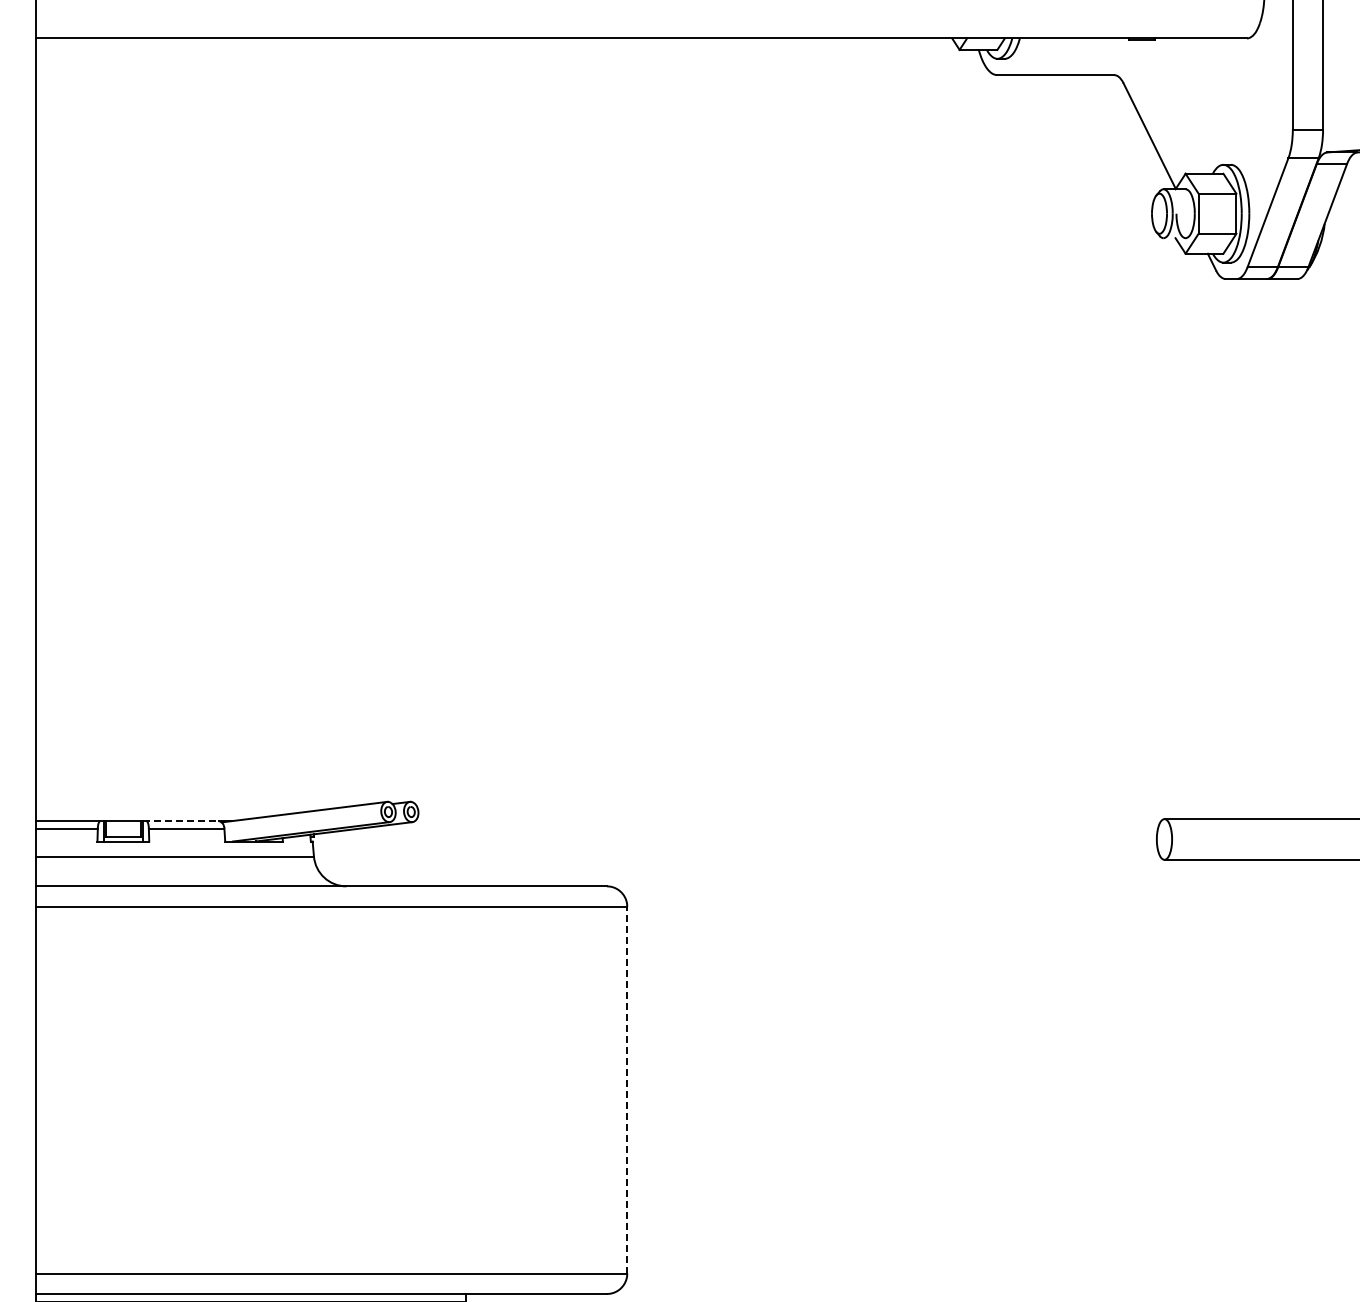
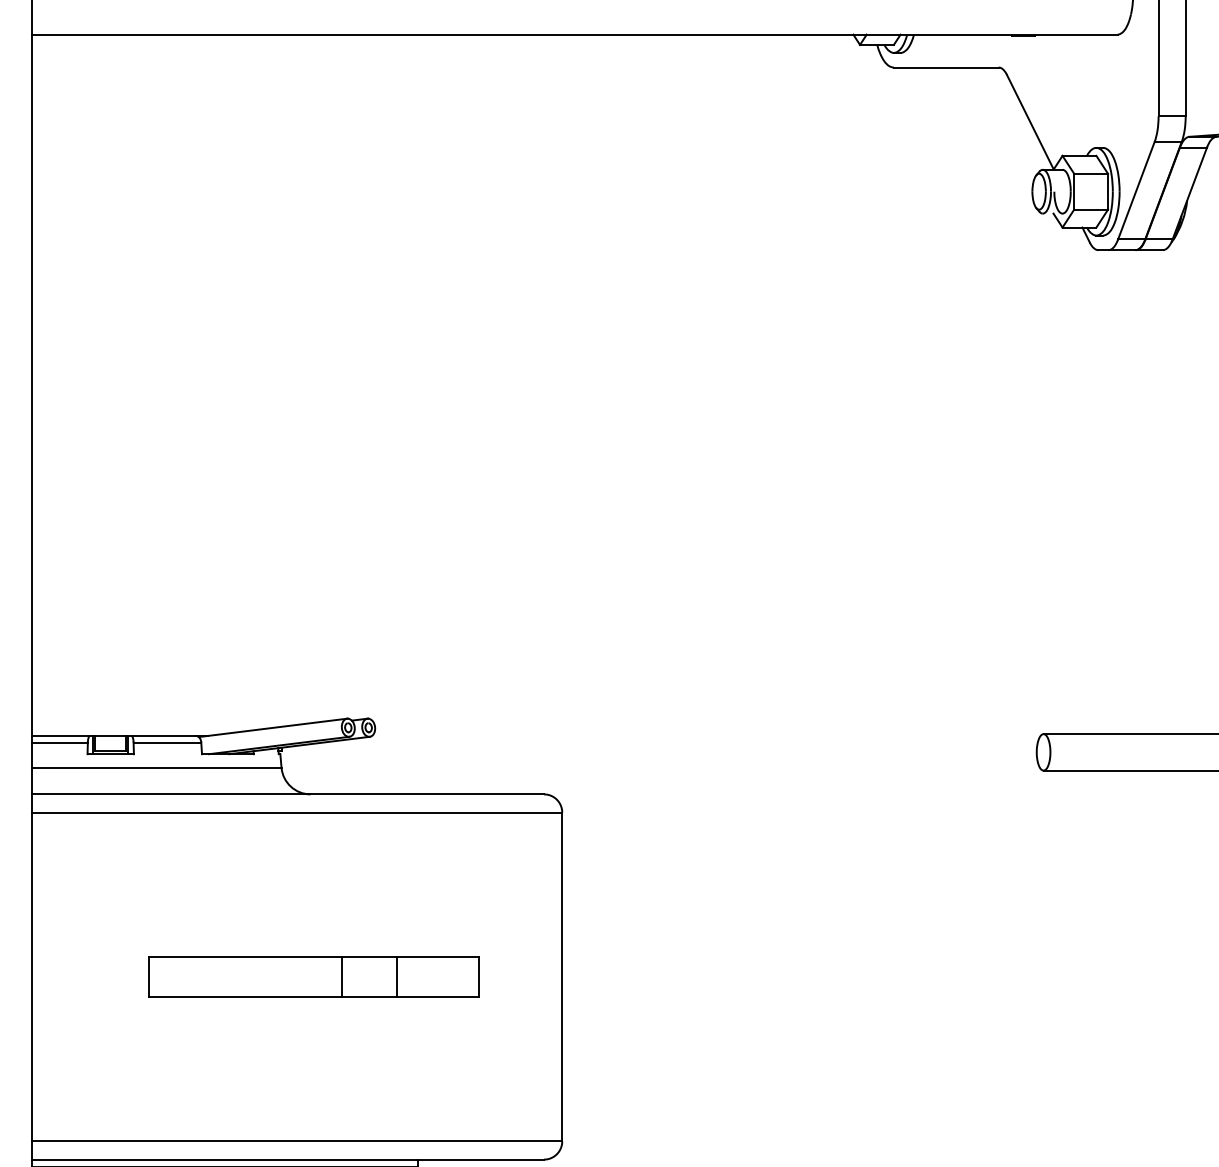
line: (180, 821) -> (161, 736), dashed -> solid
line: (627, 1089) -> (562, 976), dashed -> solid
part: (350, 1090) -> (314, 977), added

